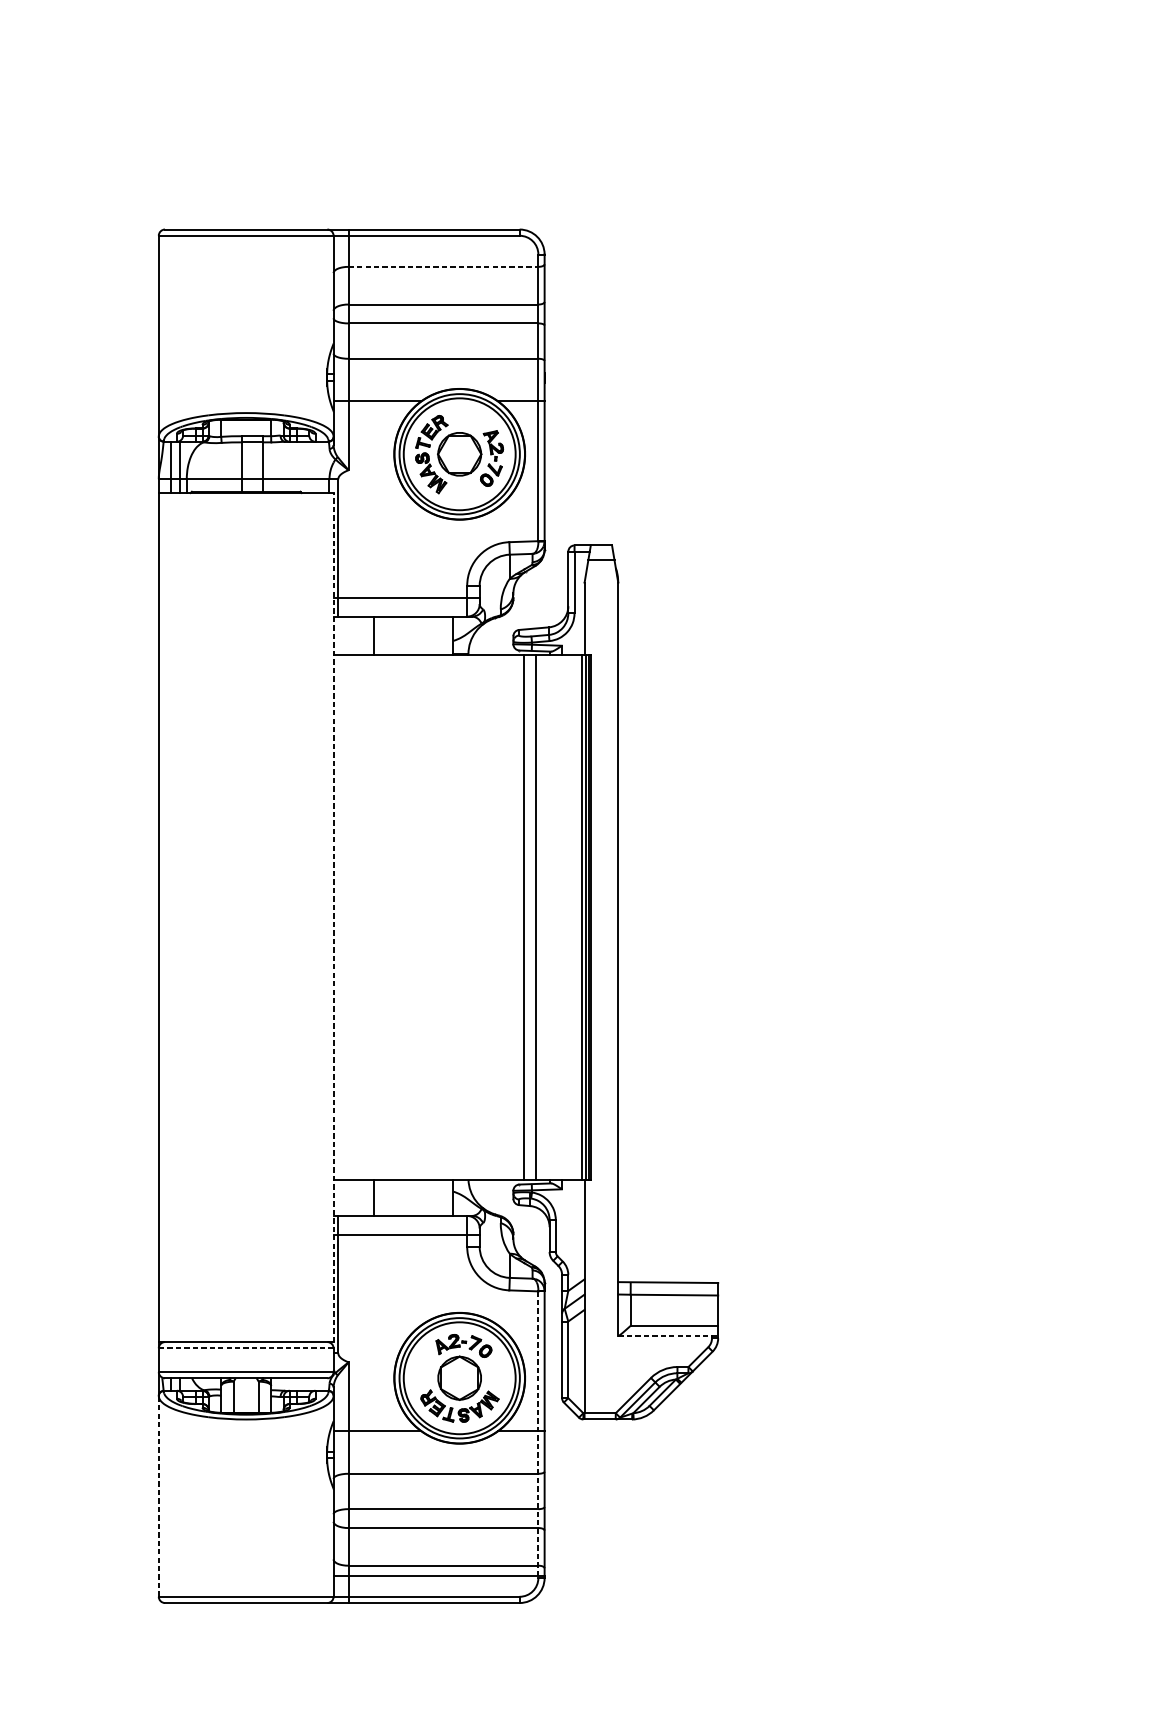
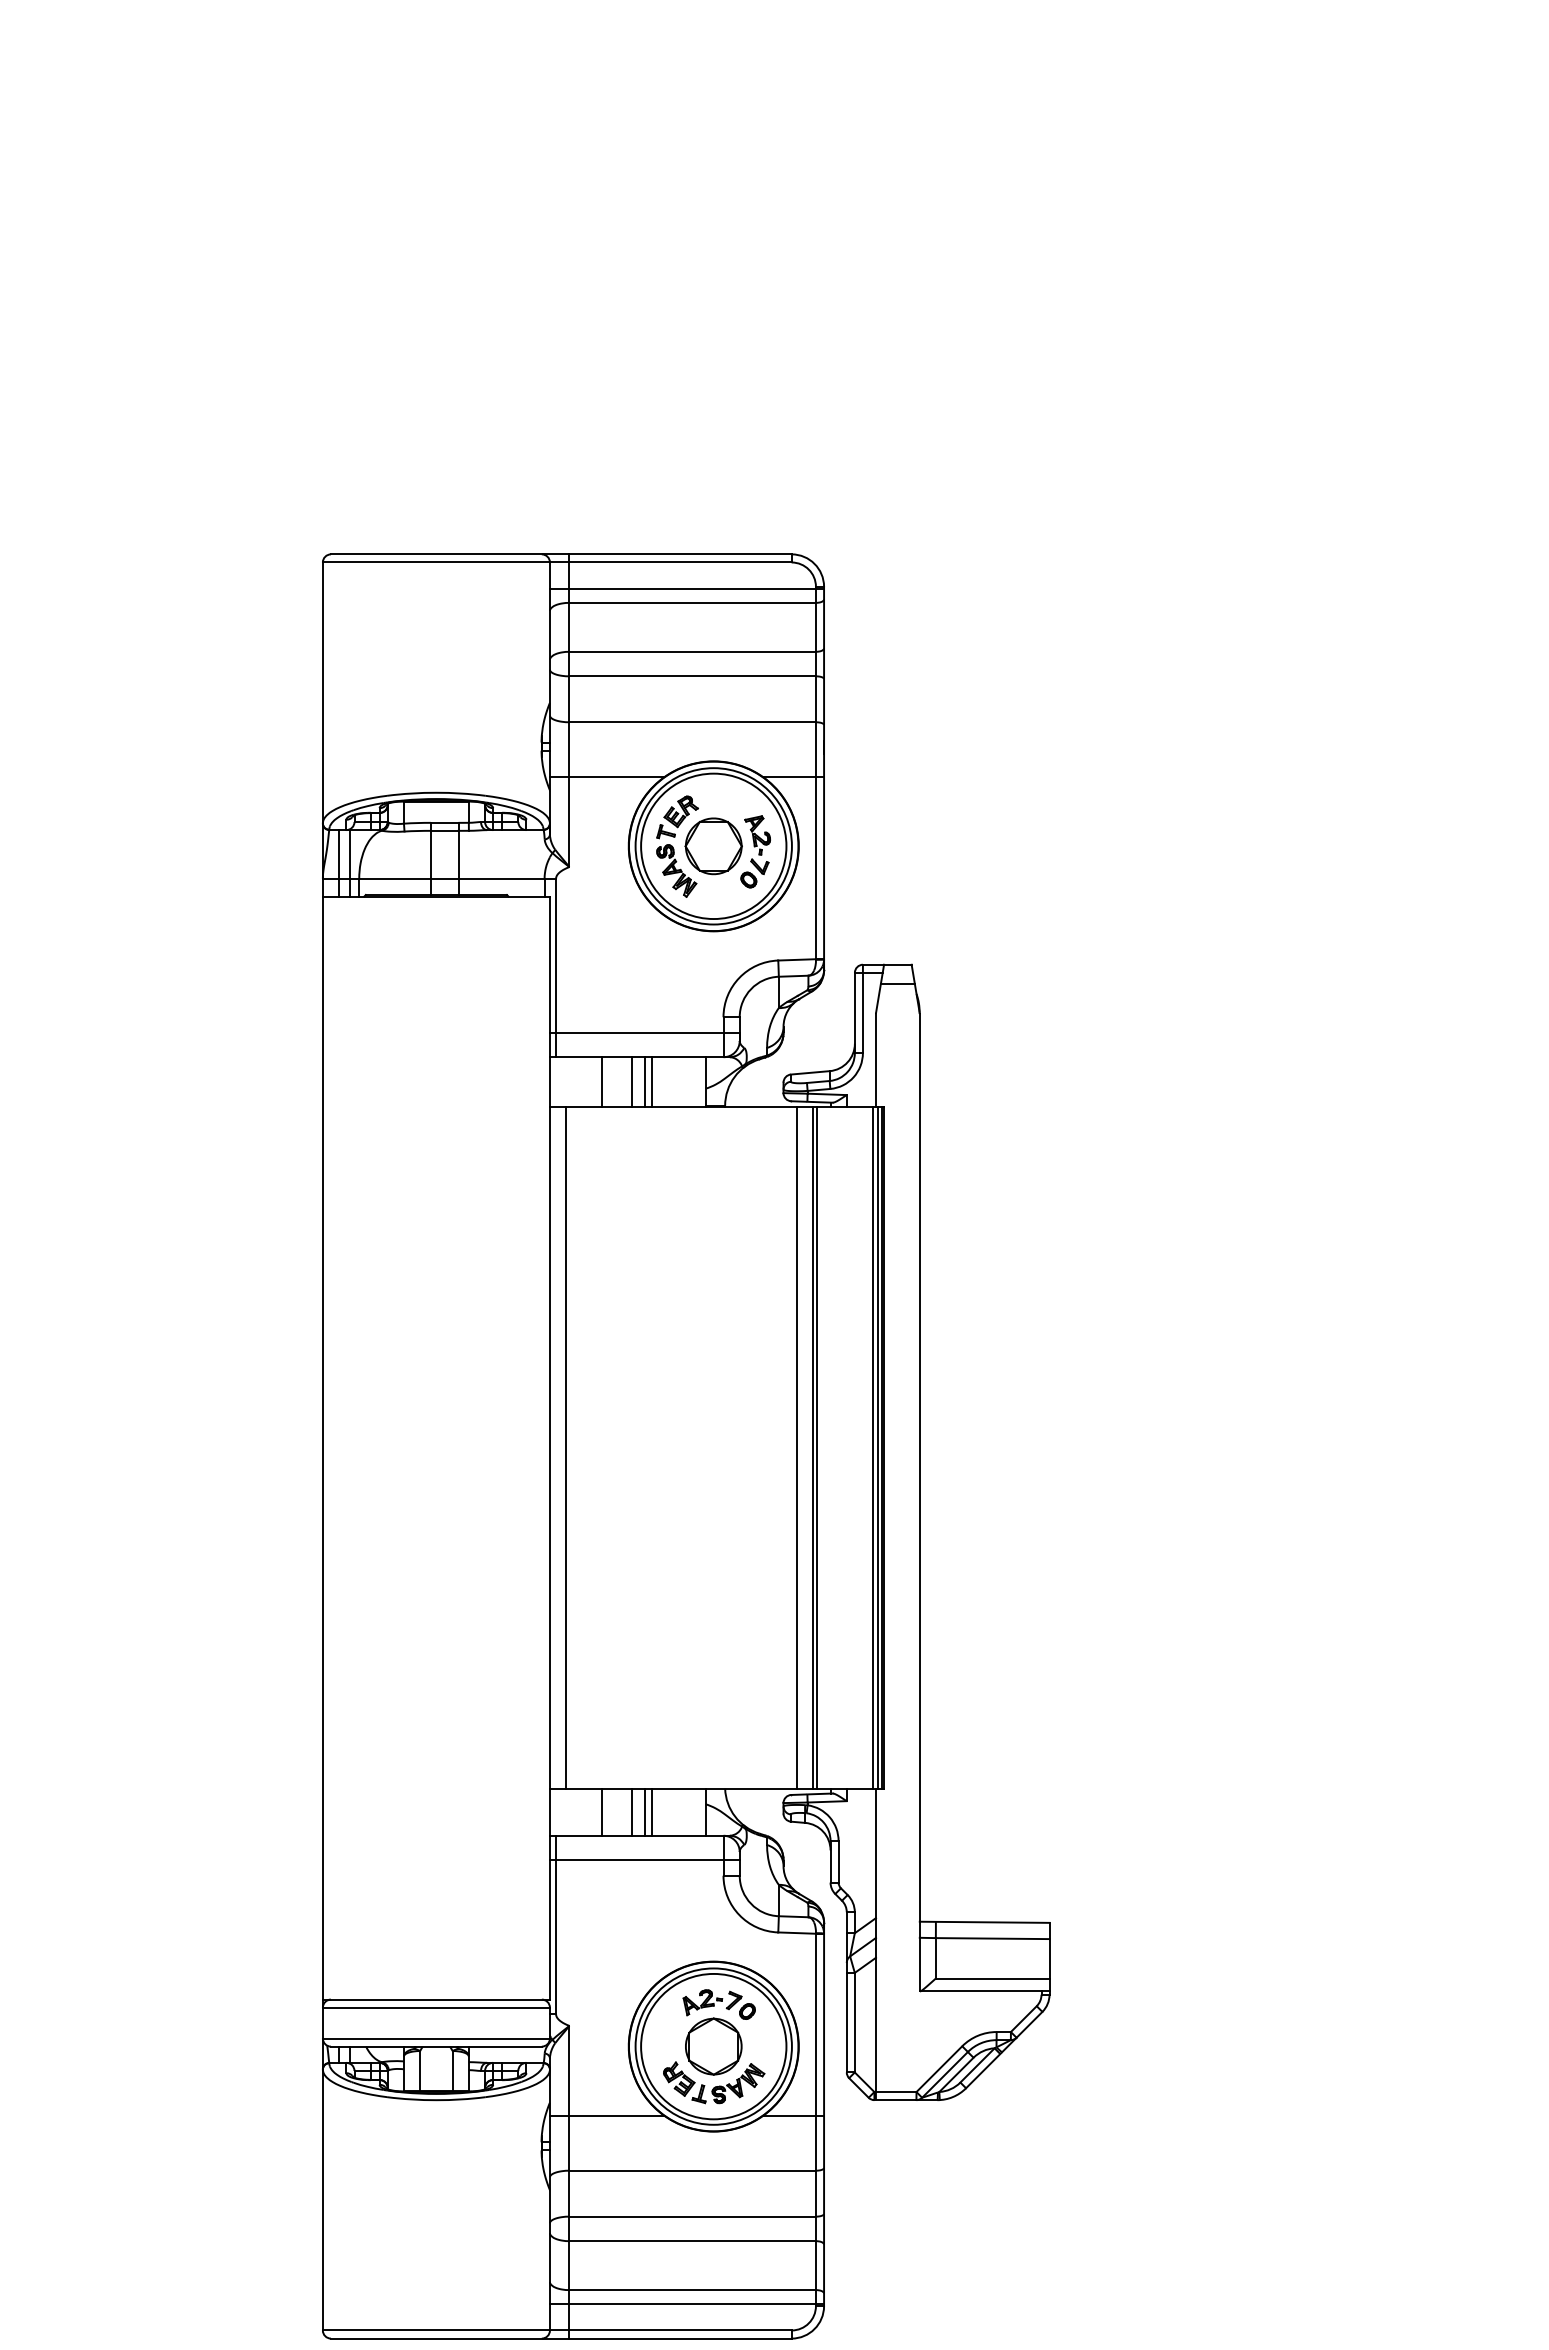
line: (438, 256) -> (686, 589), added
line: (444, 266) -> (693, 602), dashed -> solid
line: (396, 636) -> (631, 1082), added
line: (406, 636) -> (644, 1082), added
line: (412, 636) -> (652, 1082), added
line: (333, 917) -> (549, 1447), dashed -> solid
line: (346, 917) -> (566, 1447), added
line: (538, 917) -> (816, 1447), added
line: (396, 1197) -> (631, 1811), added
line: (406, 1197) -> (644, 1811), added
line: (412, 1197) -> (652, 1811), added
line: (668, 1335) -> (984, 1991), dashed -> solid
line: (246, 1348) -> (436, 2007), dashed -> solid
line: (538, 1435) -> (815, 2120), dashed -> solid
line: (158, 1495) -> (322, 2199), dashed -> solid

